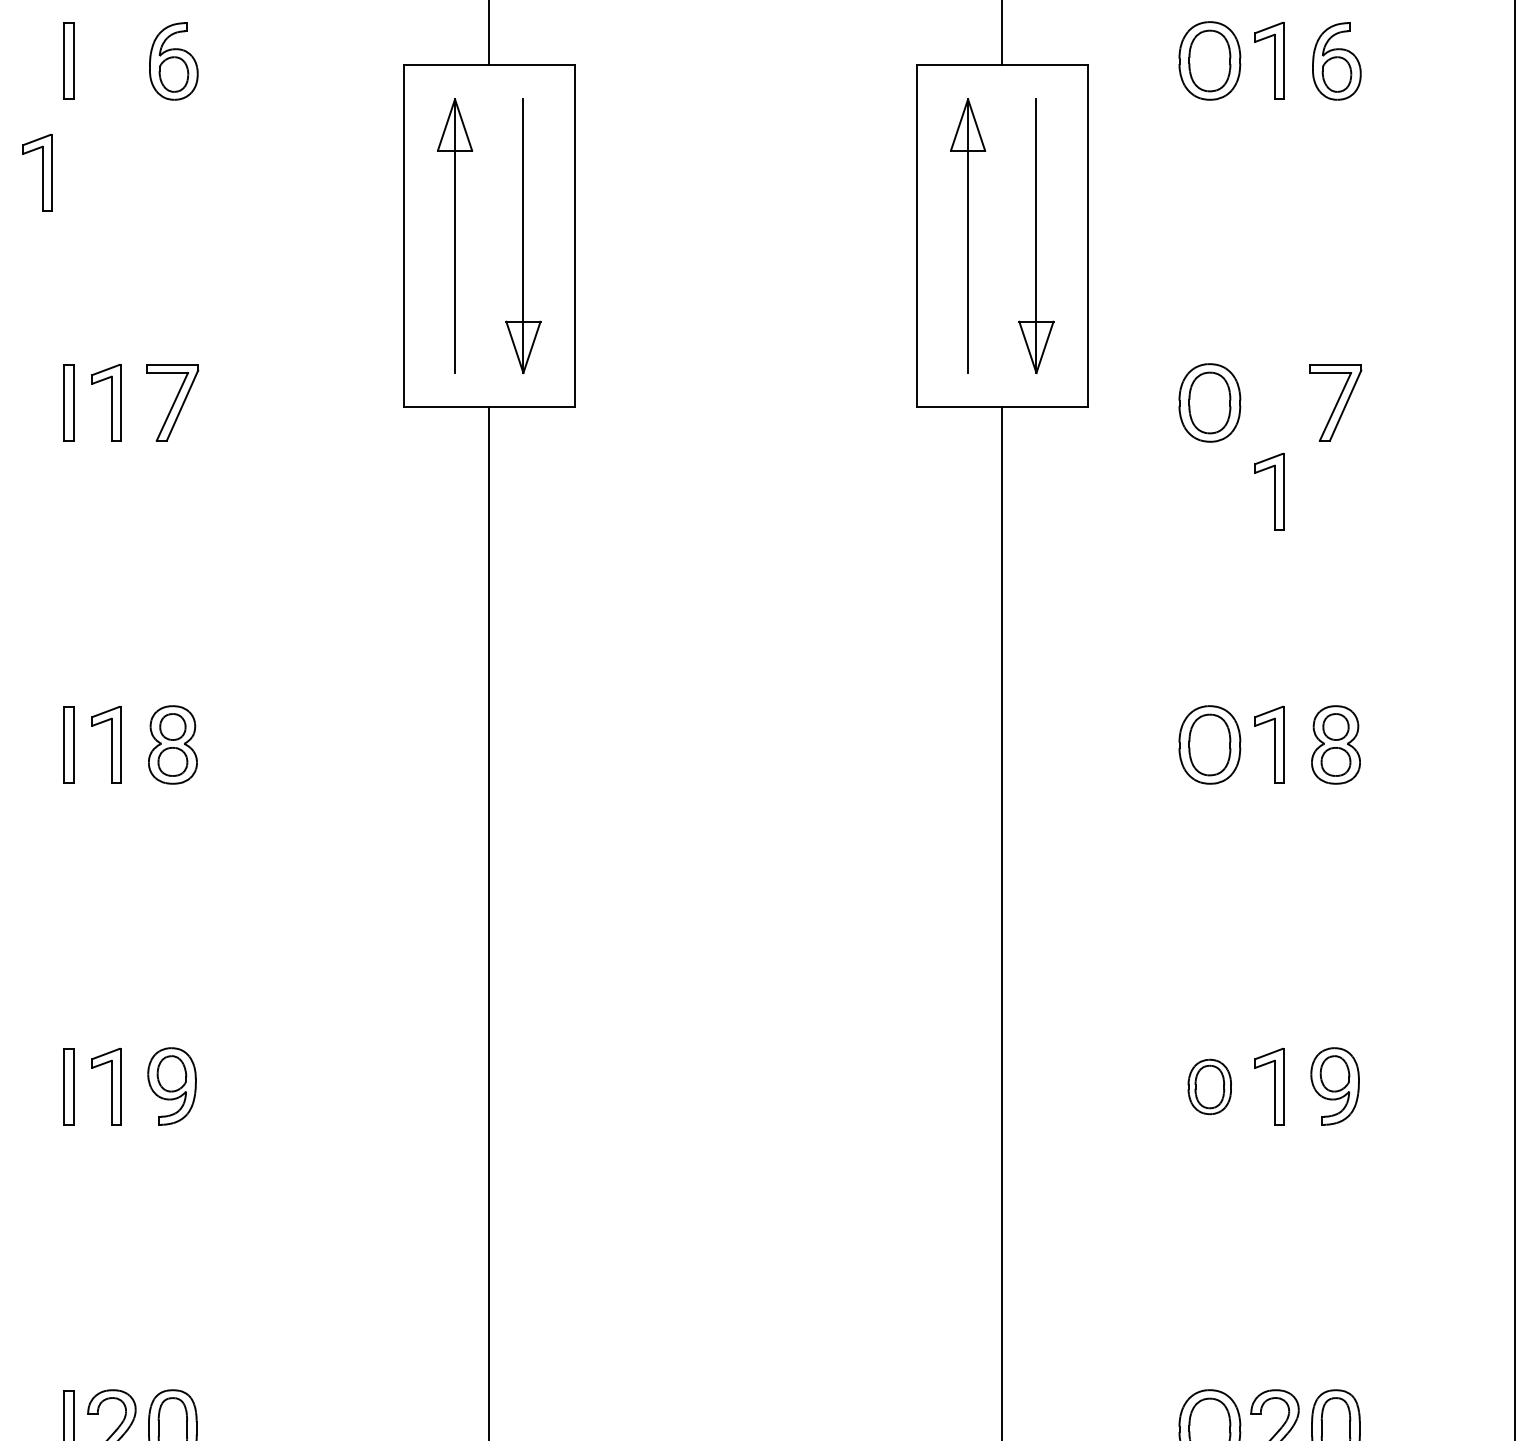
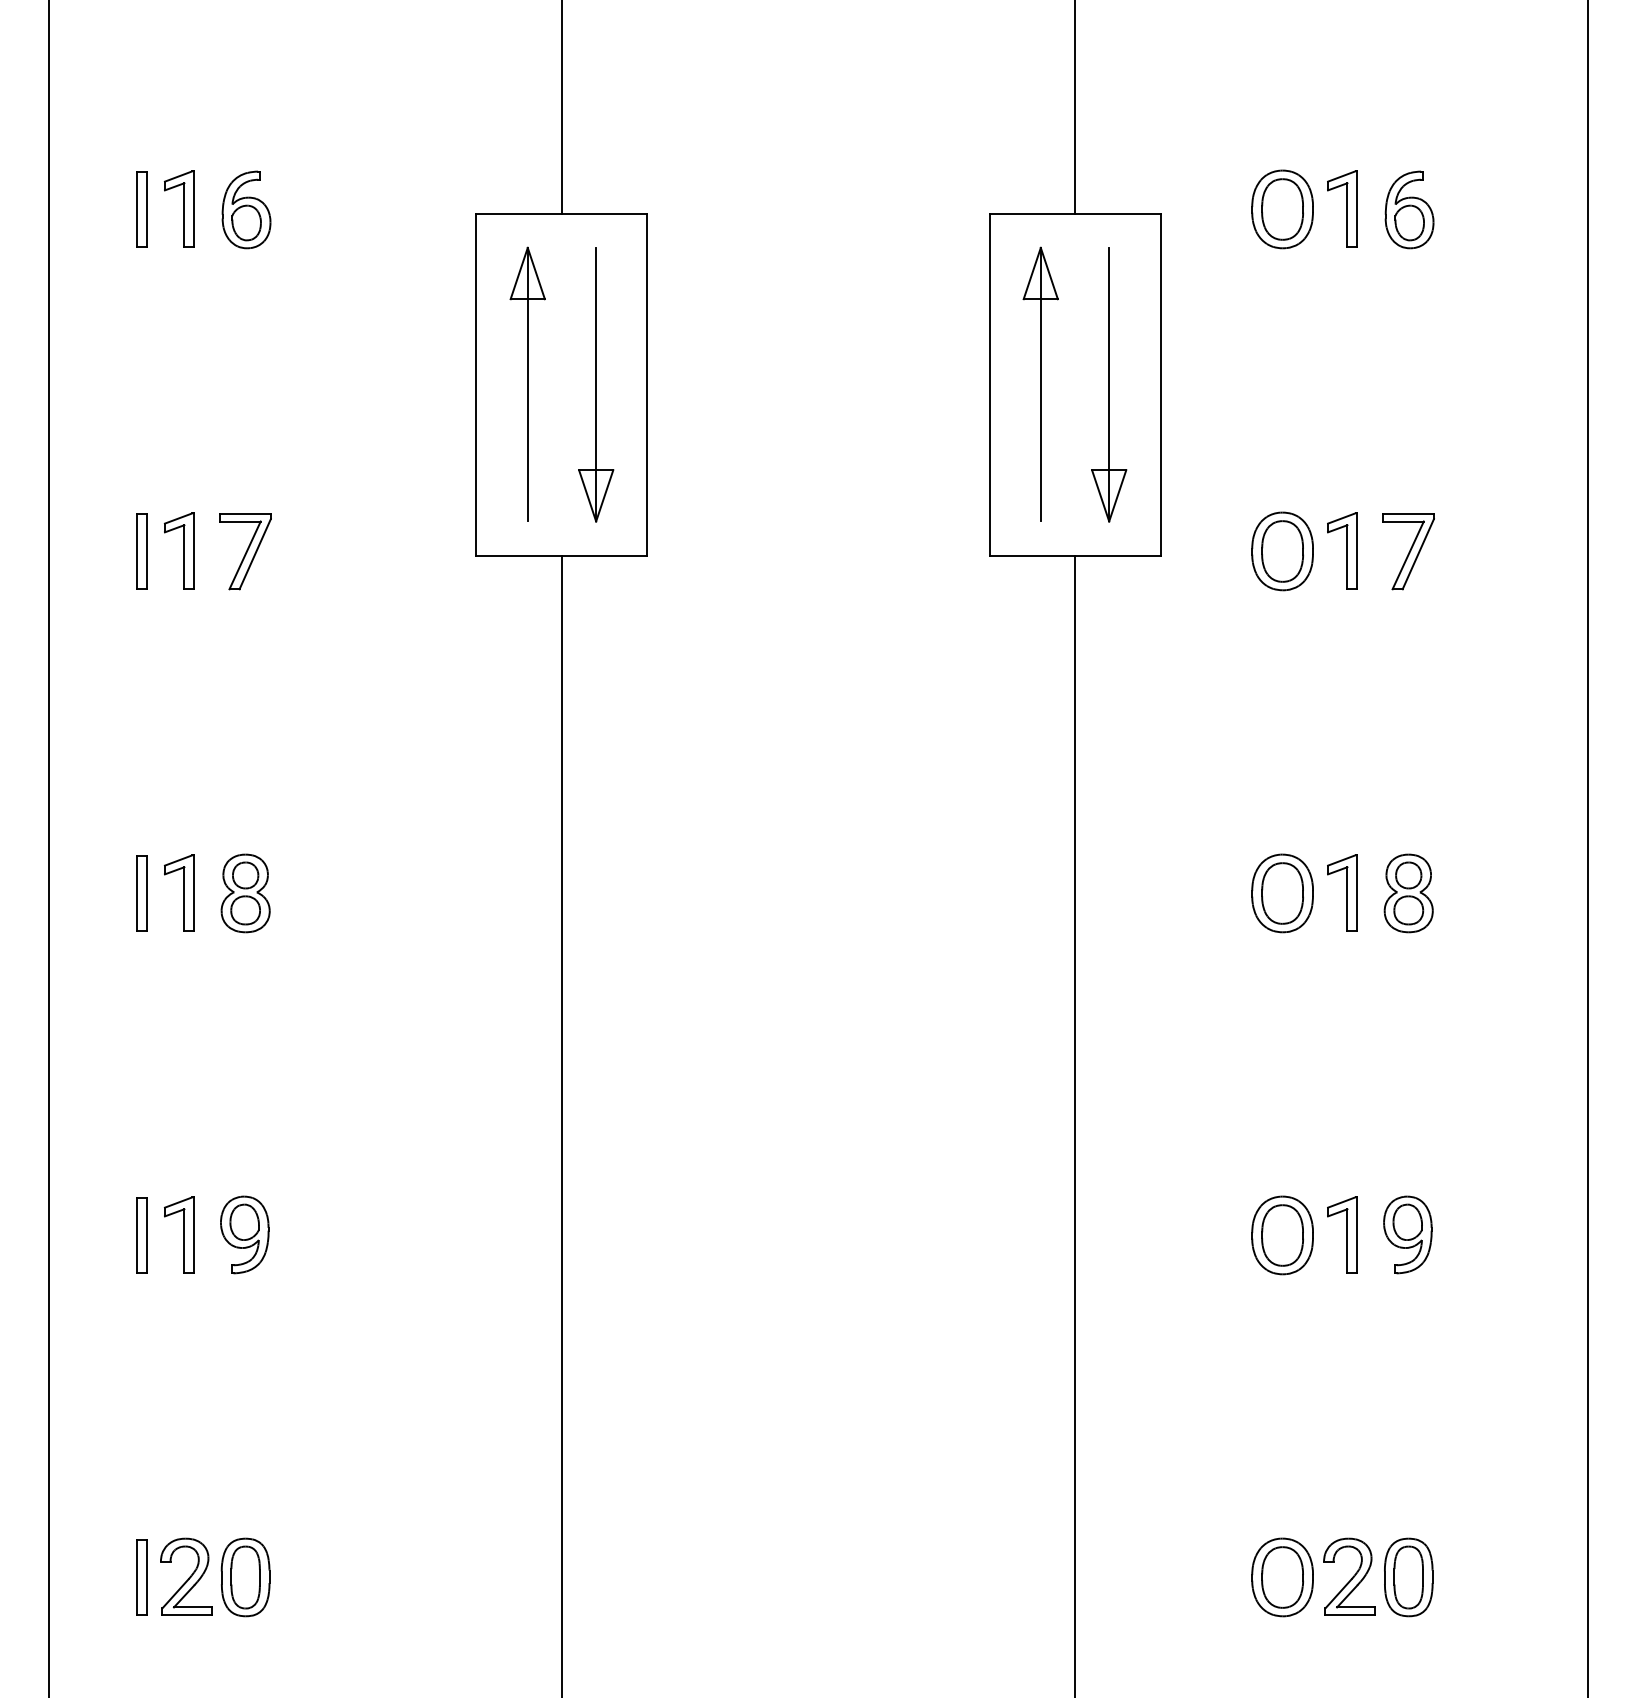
part: (36, 172) -> (178, 208), moved
part: (1269, 491) -> (1342, 550), moved
part: (1209, 1087) -> (1282, 1235), size x1.43

